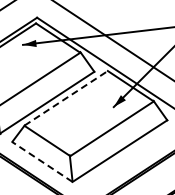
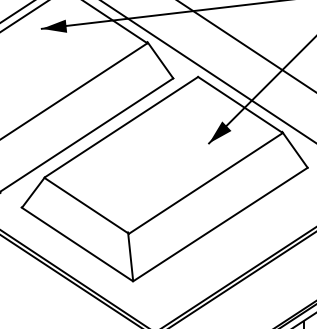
line: (66, 98) -> (121, 127), dashed -> solid
line: (41, 161) -> (75, 243), dashed -> solid

